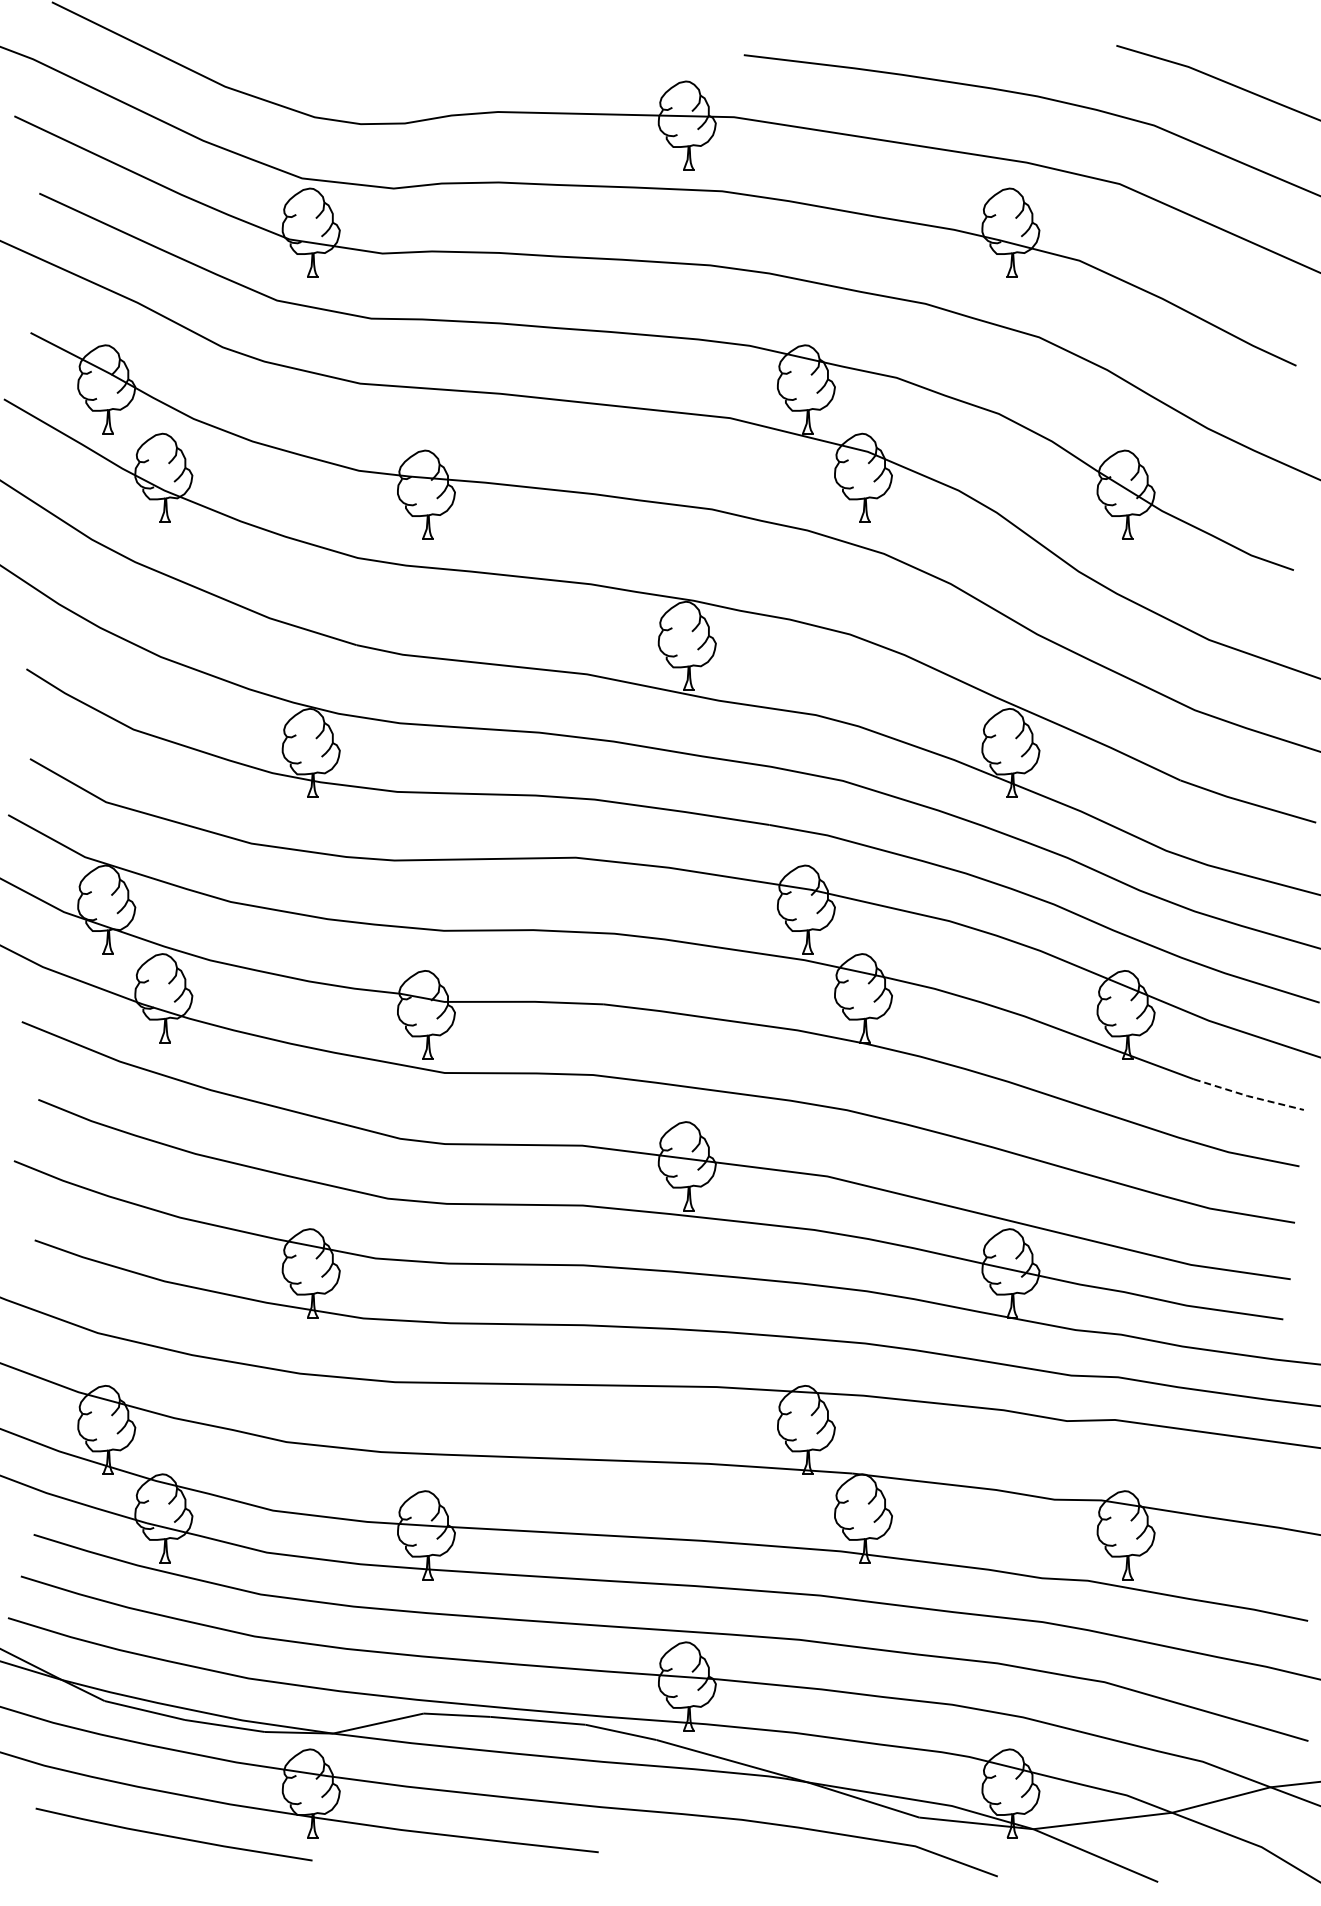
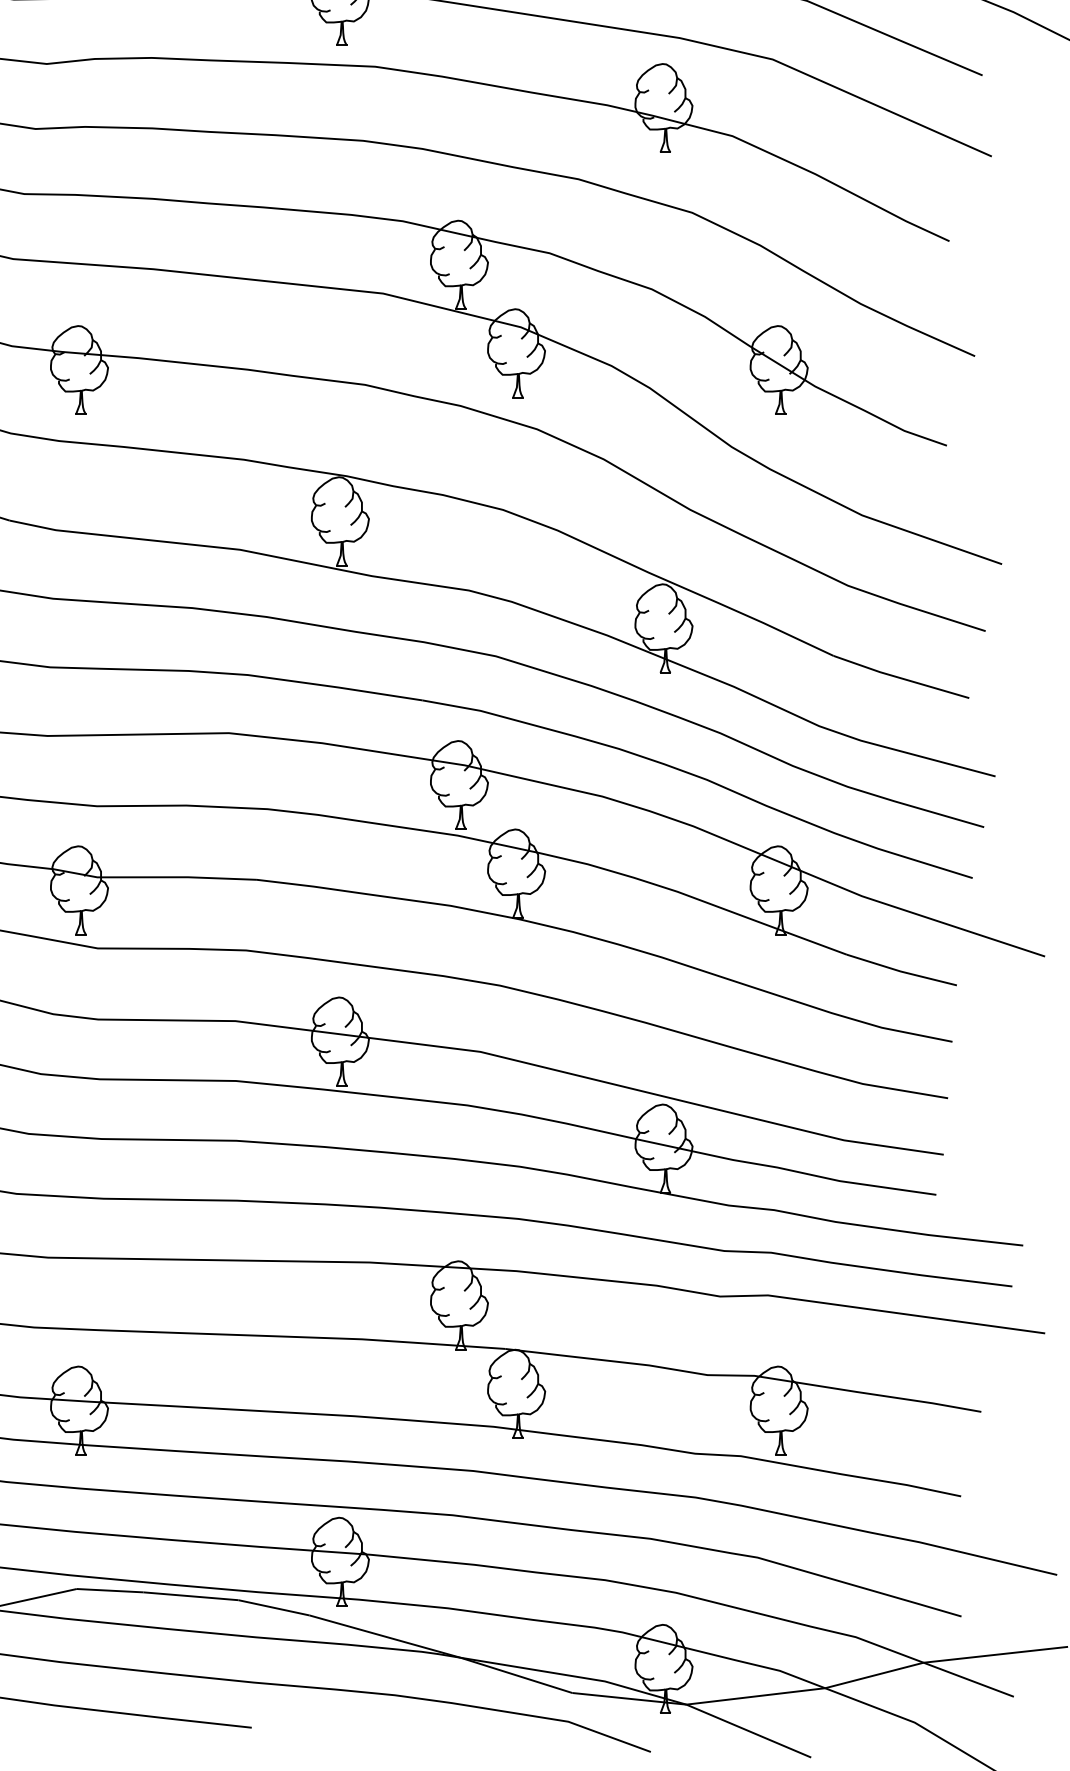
line: (1248, 1096) -> (901, 971), dashed -> solid

